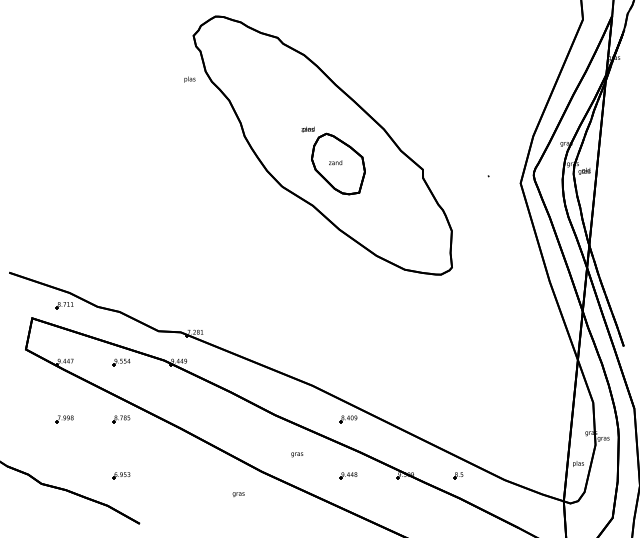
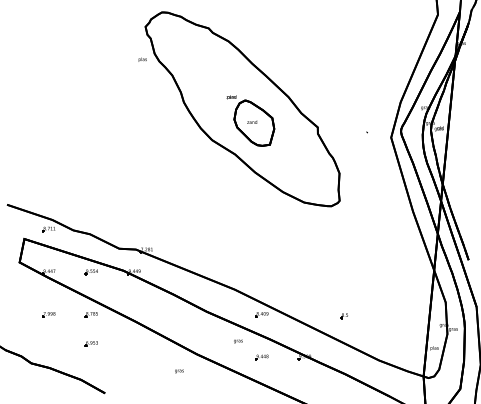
text: (297, 454) -> (238, 341), moved
part: (121, 475) -> (91, 343), moved
part: (458, 475) -> (344, 315), moved

